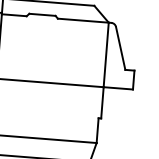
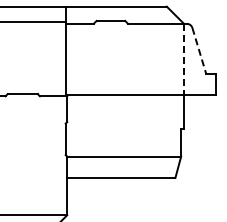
line: (120, 48) -> (199, 51), solid -> dashed
line: (106, 55) -> (184, 59), solid -> dashed

